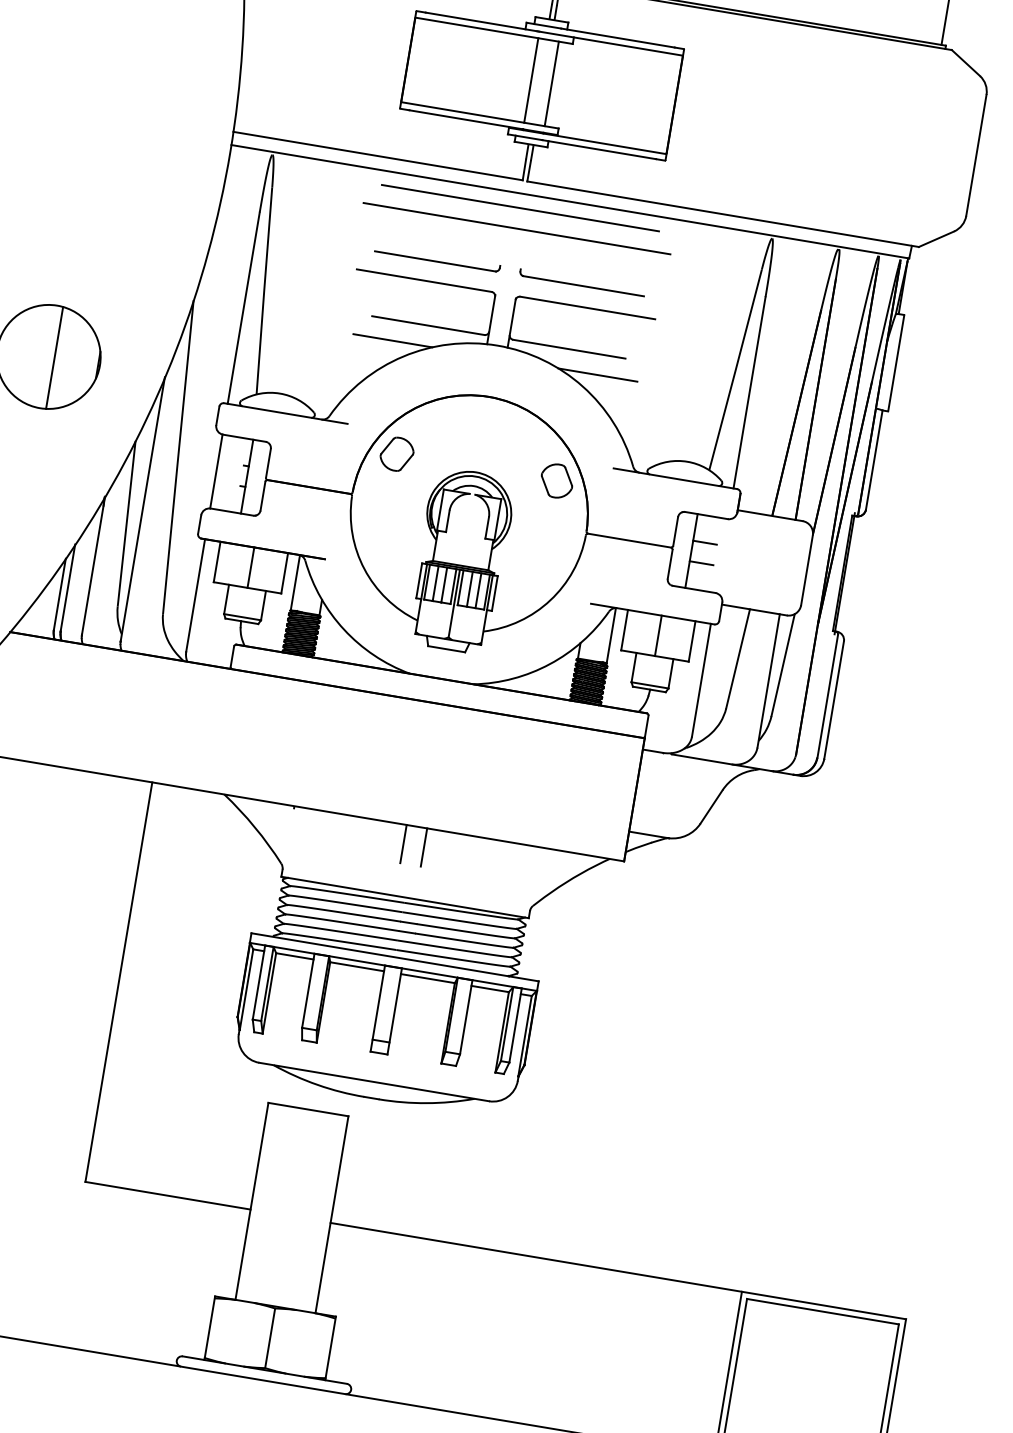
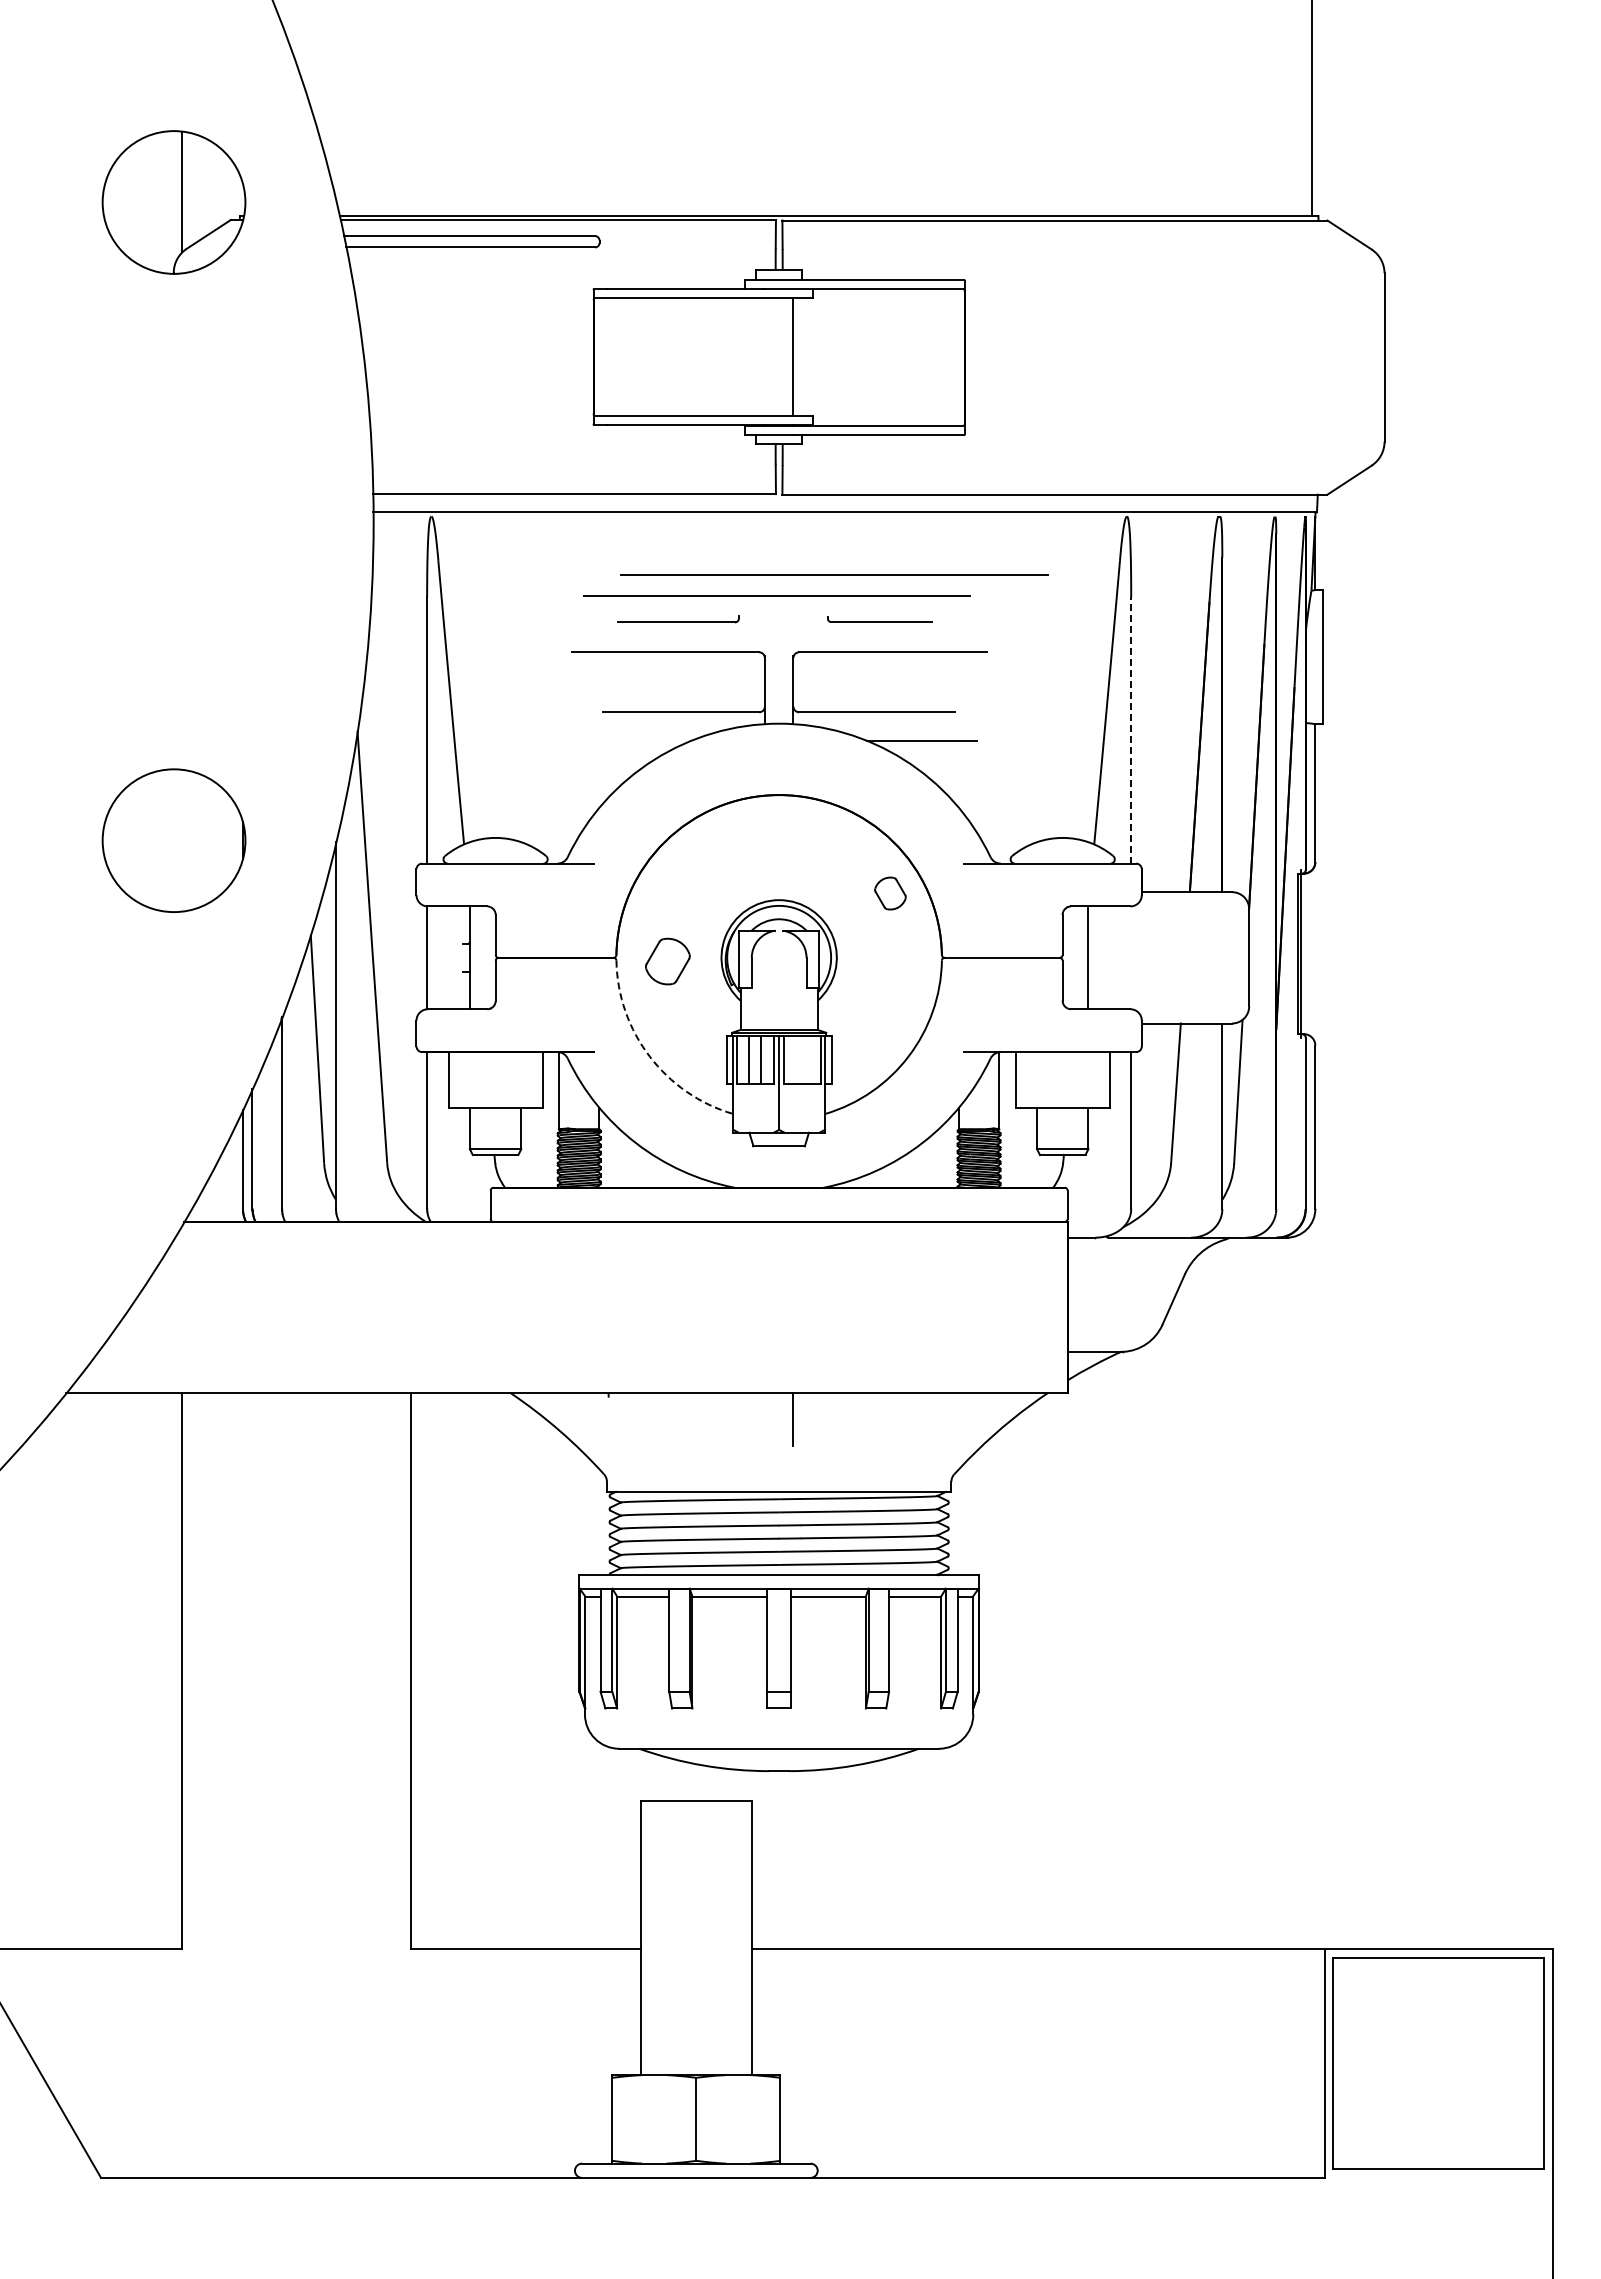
line: (531, 80) -> (764, 356), removed
line: (520, 207) -> (776, 595), moved
line: (517, 228) -> (834, 574), moved
part: (437, 258) -> (678, 619), size x0.7
part: (582, 282) -> (879, 619), size x0.6
line: (392, 340) -> (636, 740), removed
line: (54, 357) -> (182, 840), removed
line: (749, 392) -> (1131, 730), solid -> dashed
part: (396, 454) -> (667, 961), moved
part: (557, 480) -> (890, 893), size x0.7
line: (704, 542) -> (1104, 943), removed
line: (701, 563) -> (1104, 972), removed
line: (250, 567) -> (495, 1080), removed
arc: (364, 569) -> (649, 1056), solid -> dashed
line: (470, 589) -> (797, 1059), removed
line: (478, 590) -> (808, 1059), removed
line: (658, 636) -> (1062, 1080), removed
line: (403, 843) -> (764, 1419), removed

